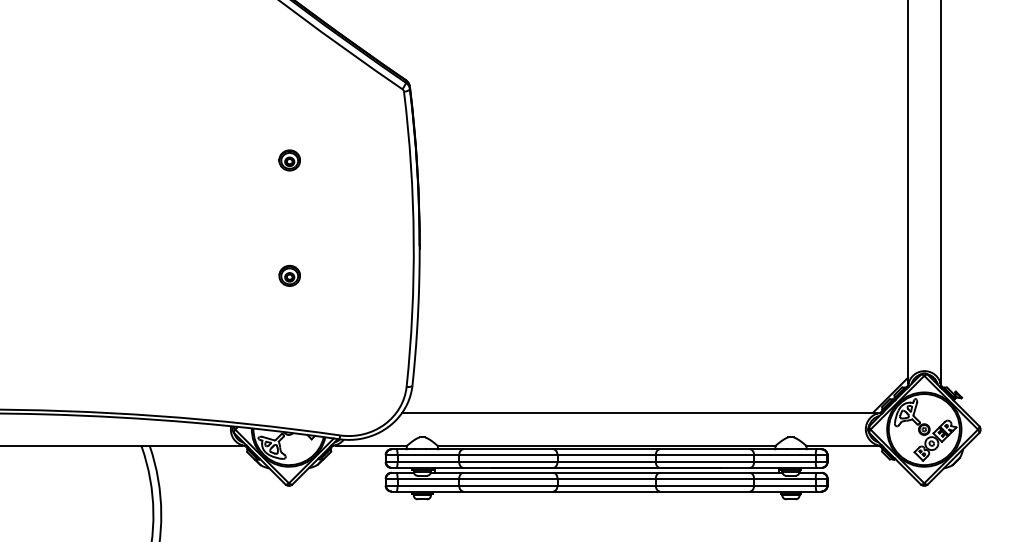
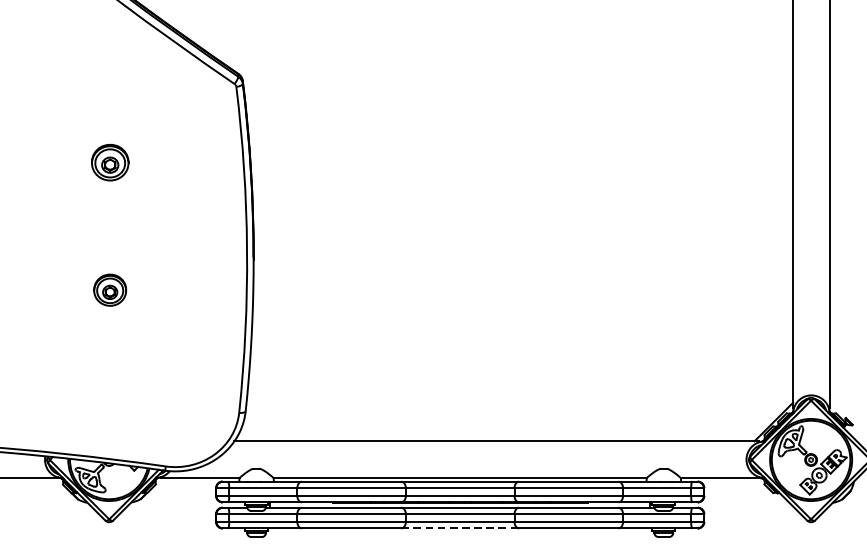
part: (289, 160) -> (109, 162), size x1.6
part: (289, 275) -> (109, 289), size x1.4
line: (607, 491) -> (461, 528), solid -> dashed

